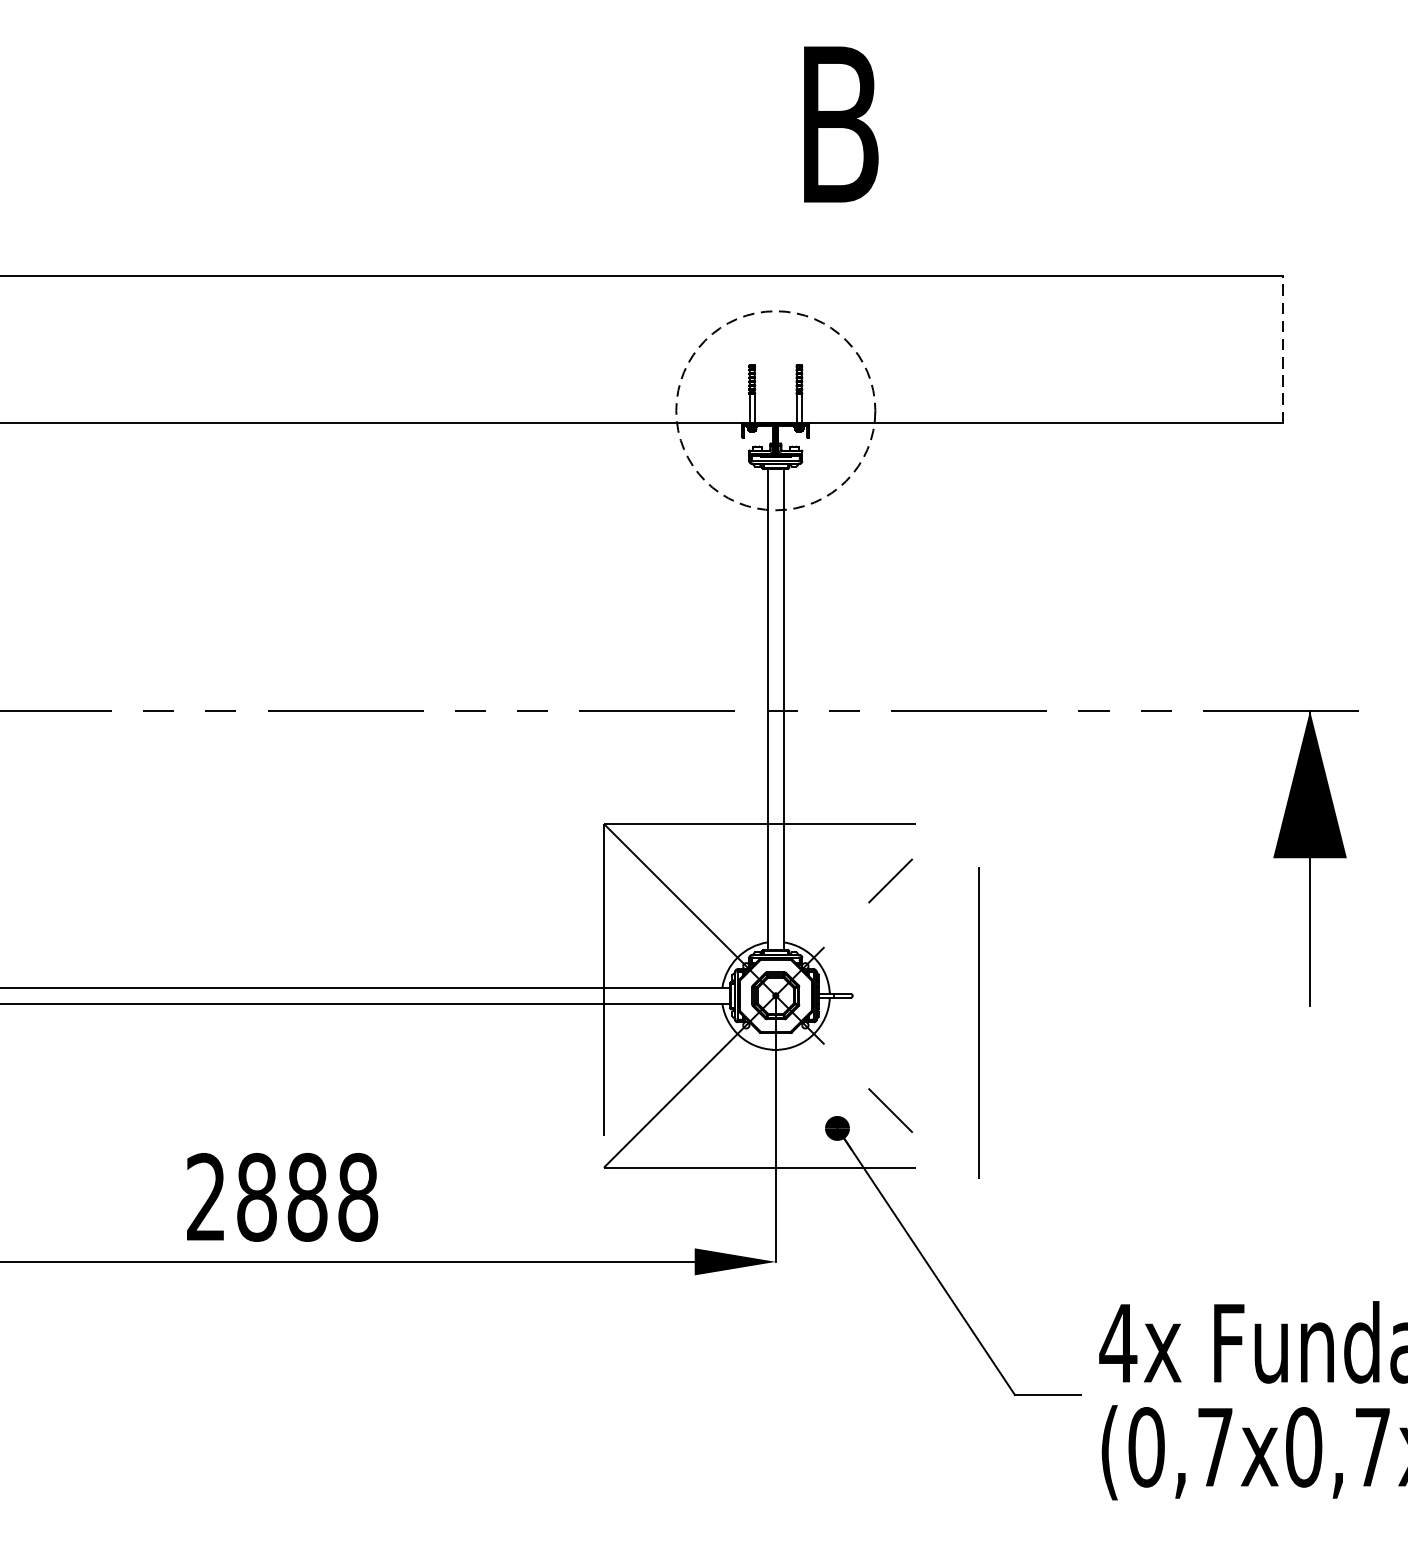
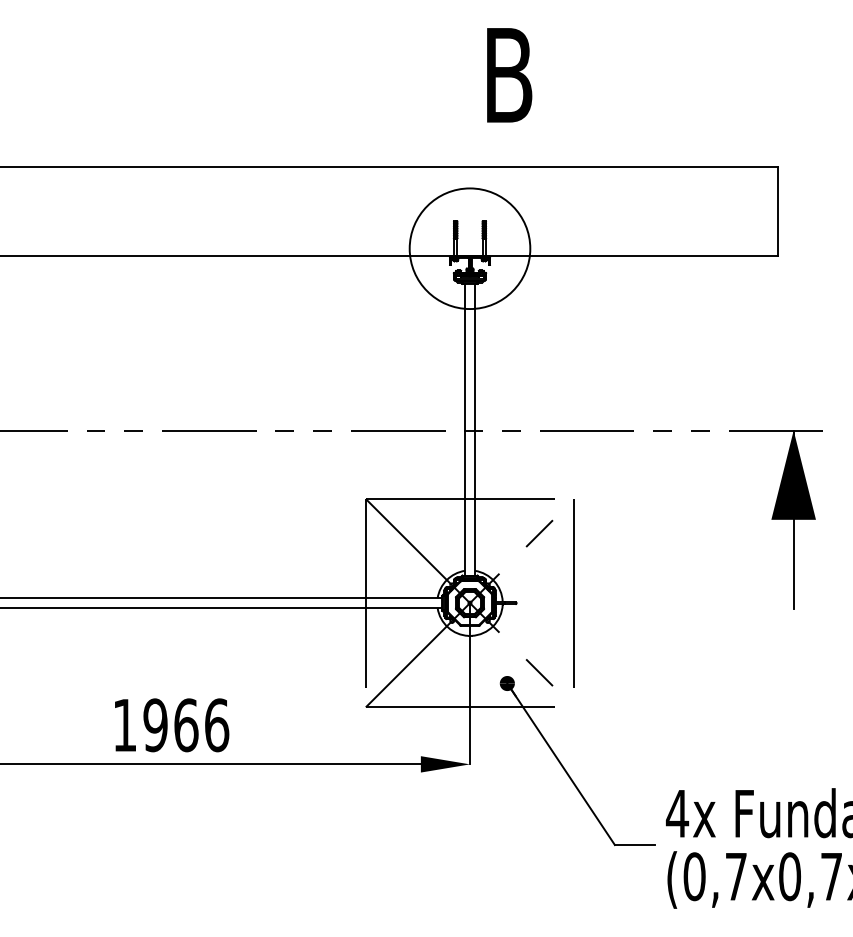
line: (1283, 349) -> (777, 211), dashed -> solid
circle: (774, 410) -> (469, 248), dashed -> solid
line: (977, 1022) -> (573, 593), moved
text: (283, 1197) -> (171, 725), 2888 -> 1966

